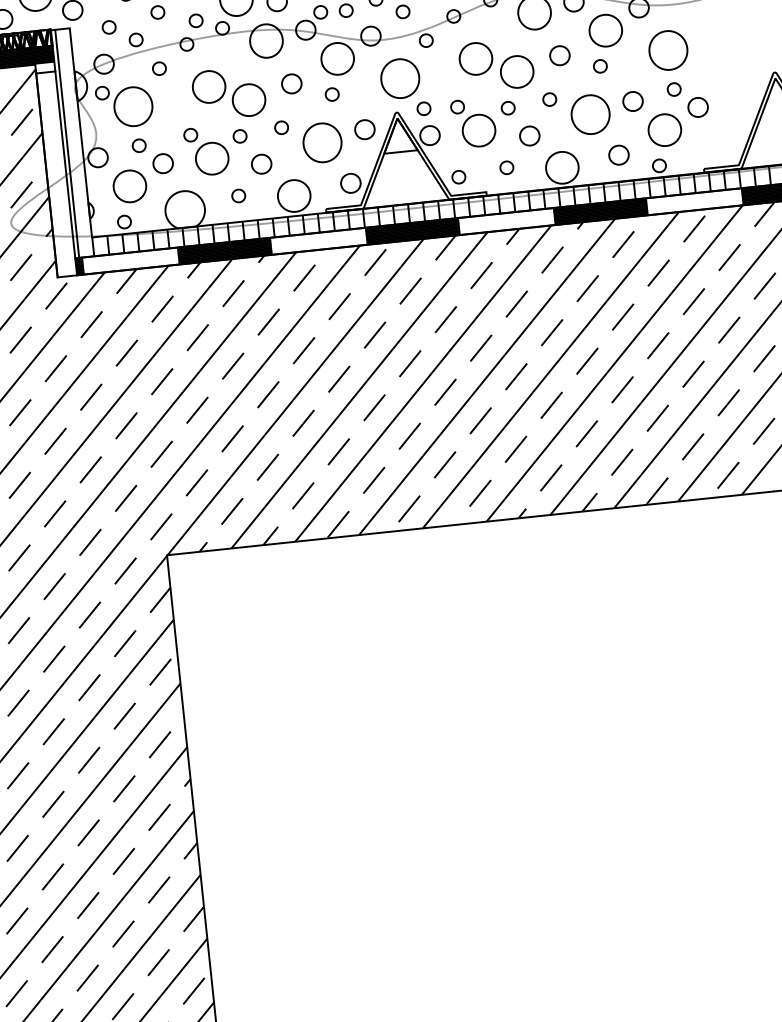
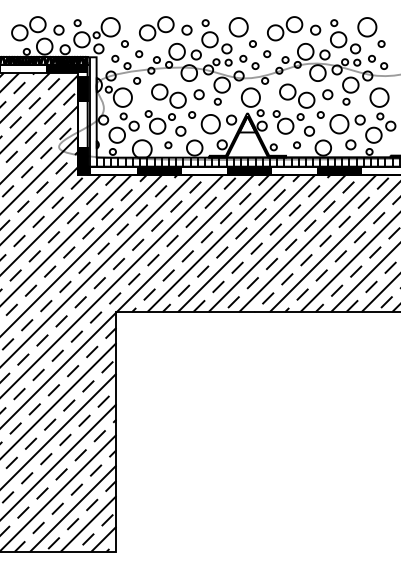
hatch: (55, 173) -> (82, 125), added

